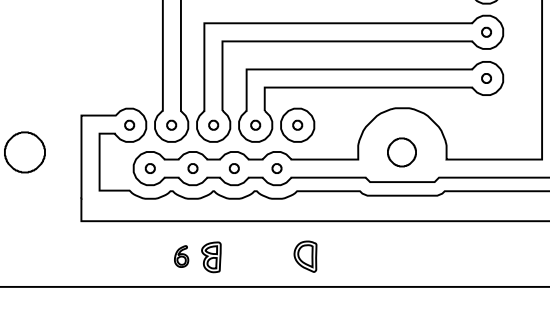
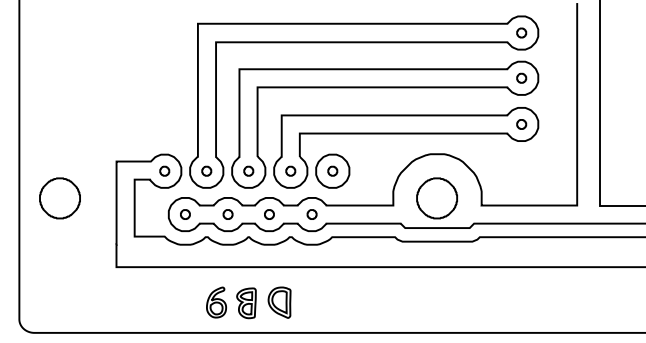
part: (401, 152) -> (436, 198), size x1.43
part: (181, 256) -> (216, 302), size x1.43
part: (305, 256) -> (279, 302), moved

